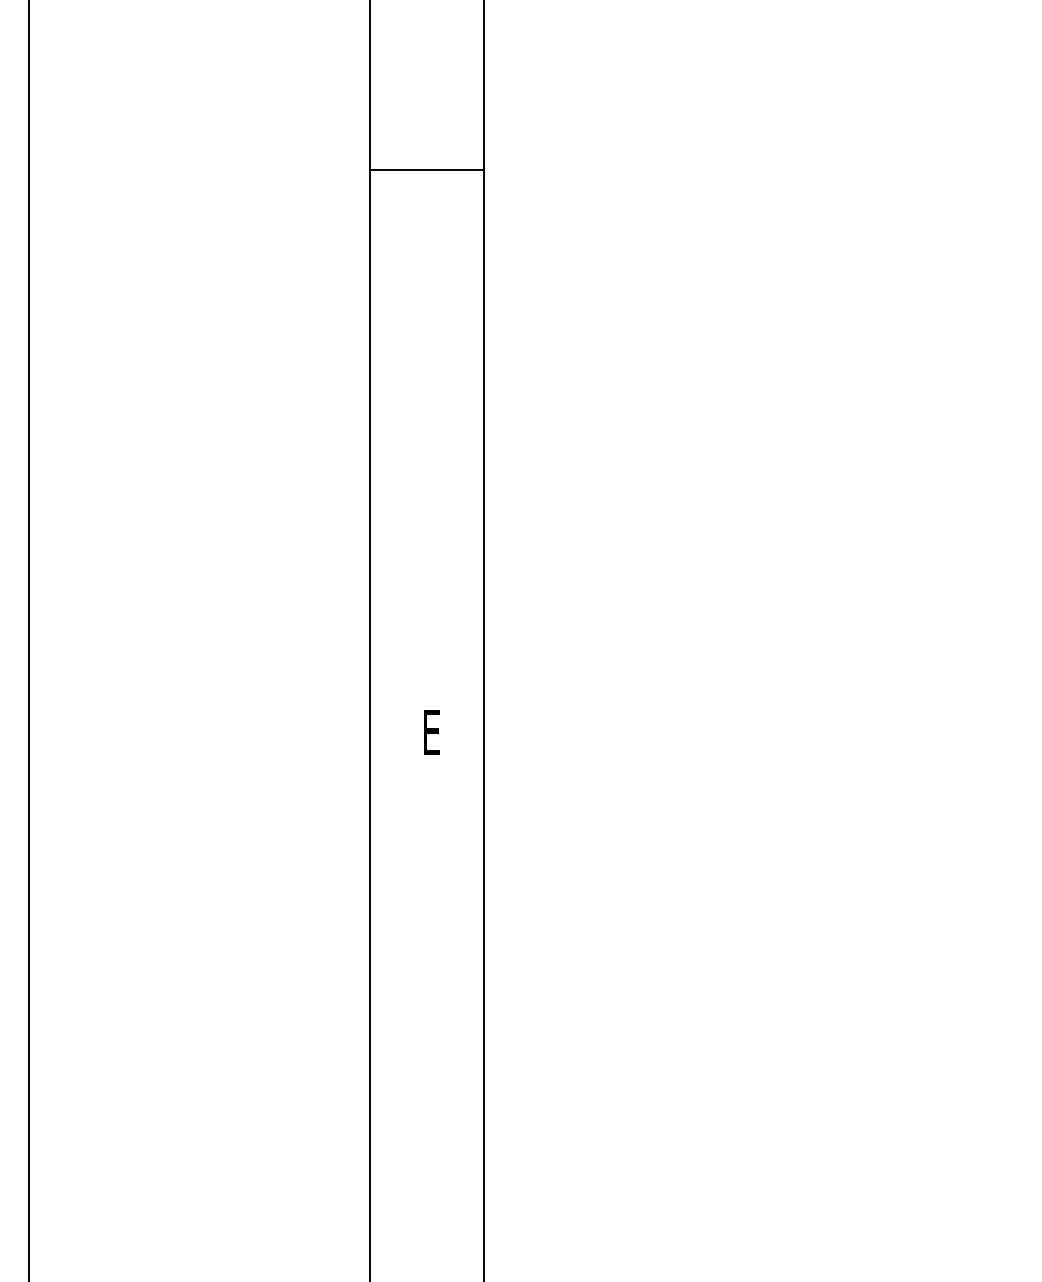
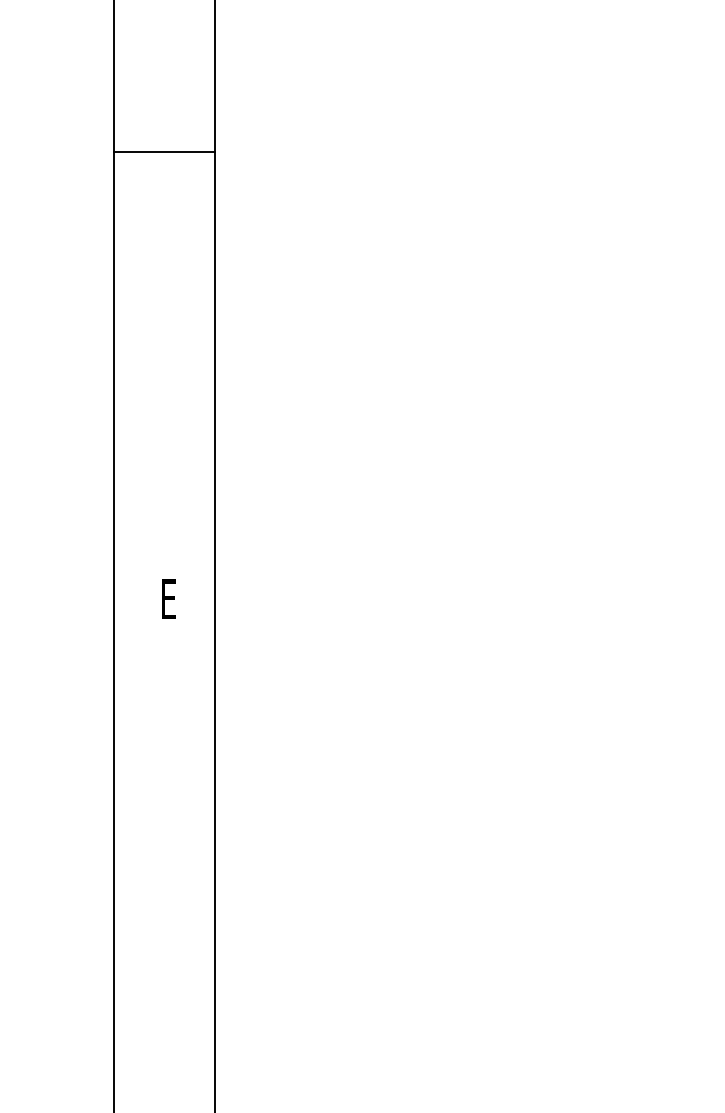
line: (426, 169) -> (164, 152), moved

